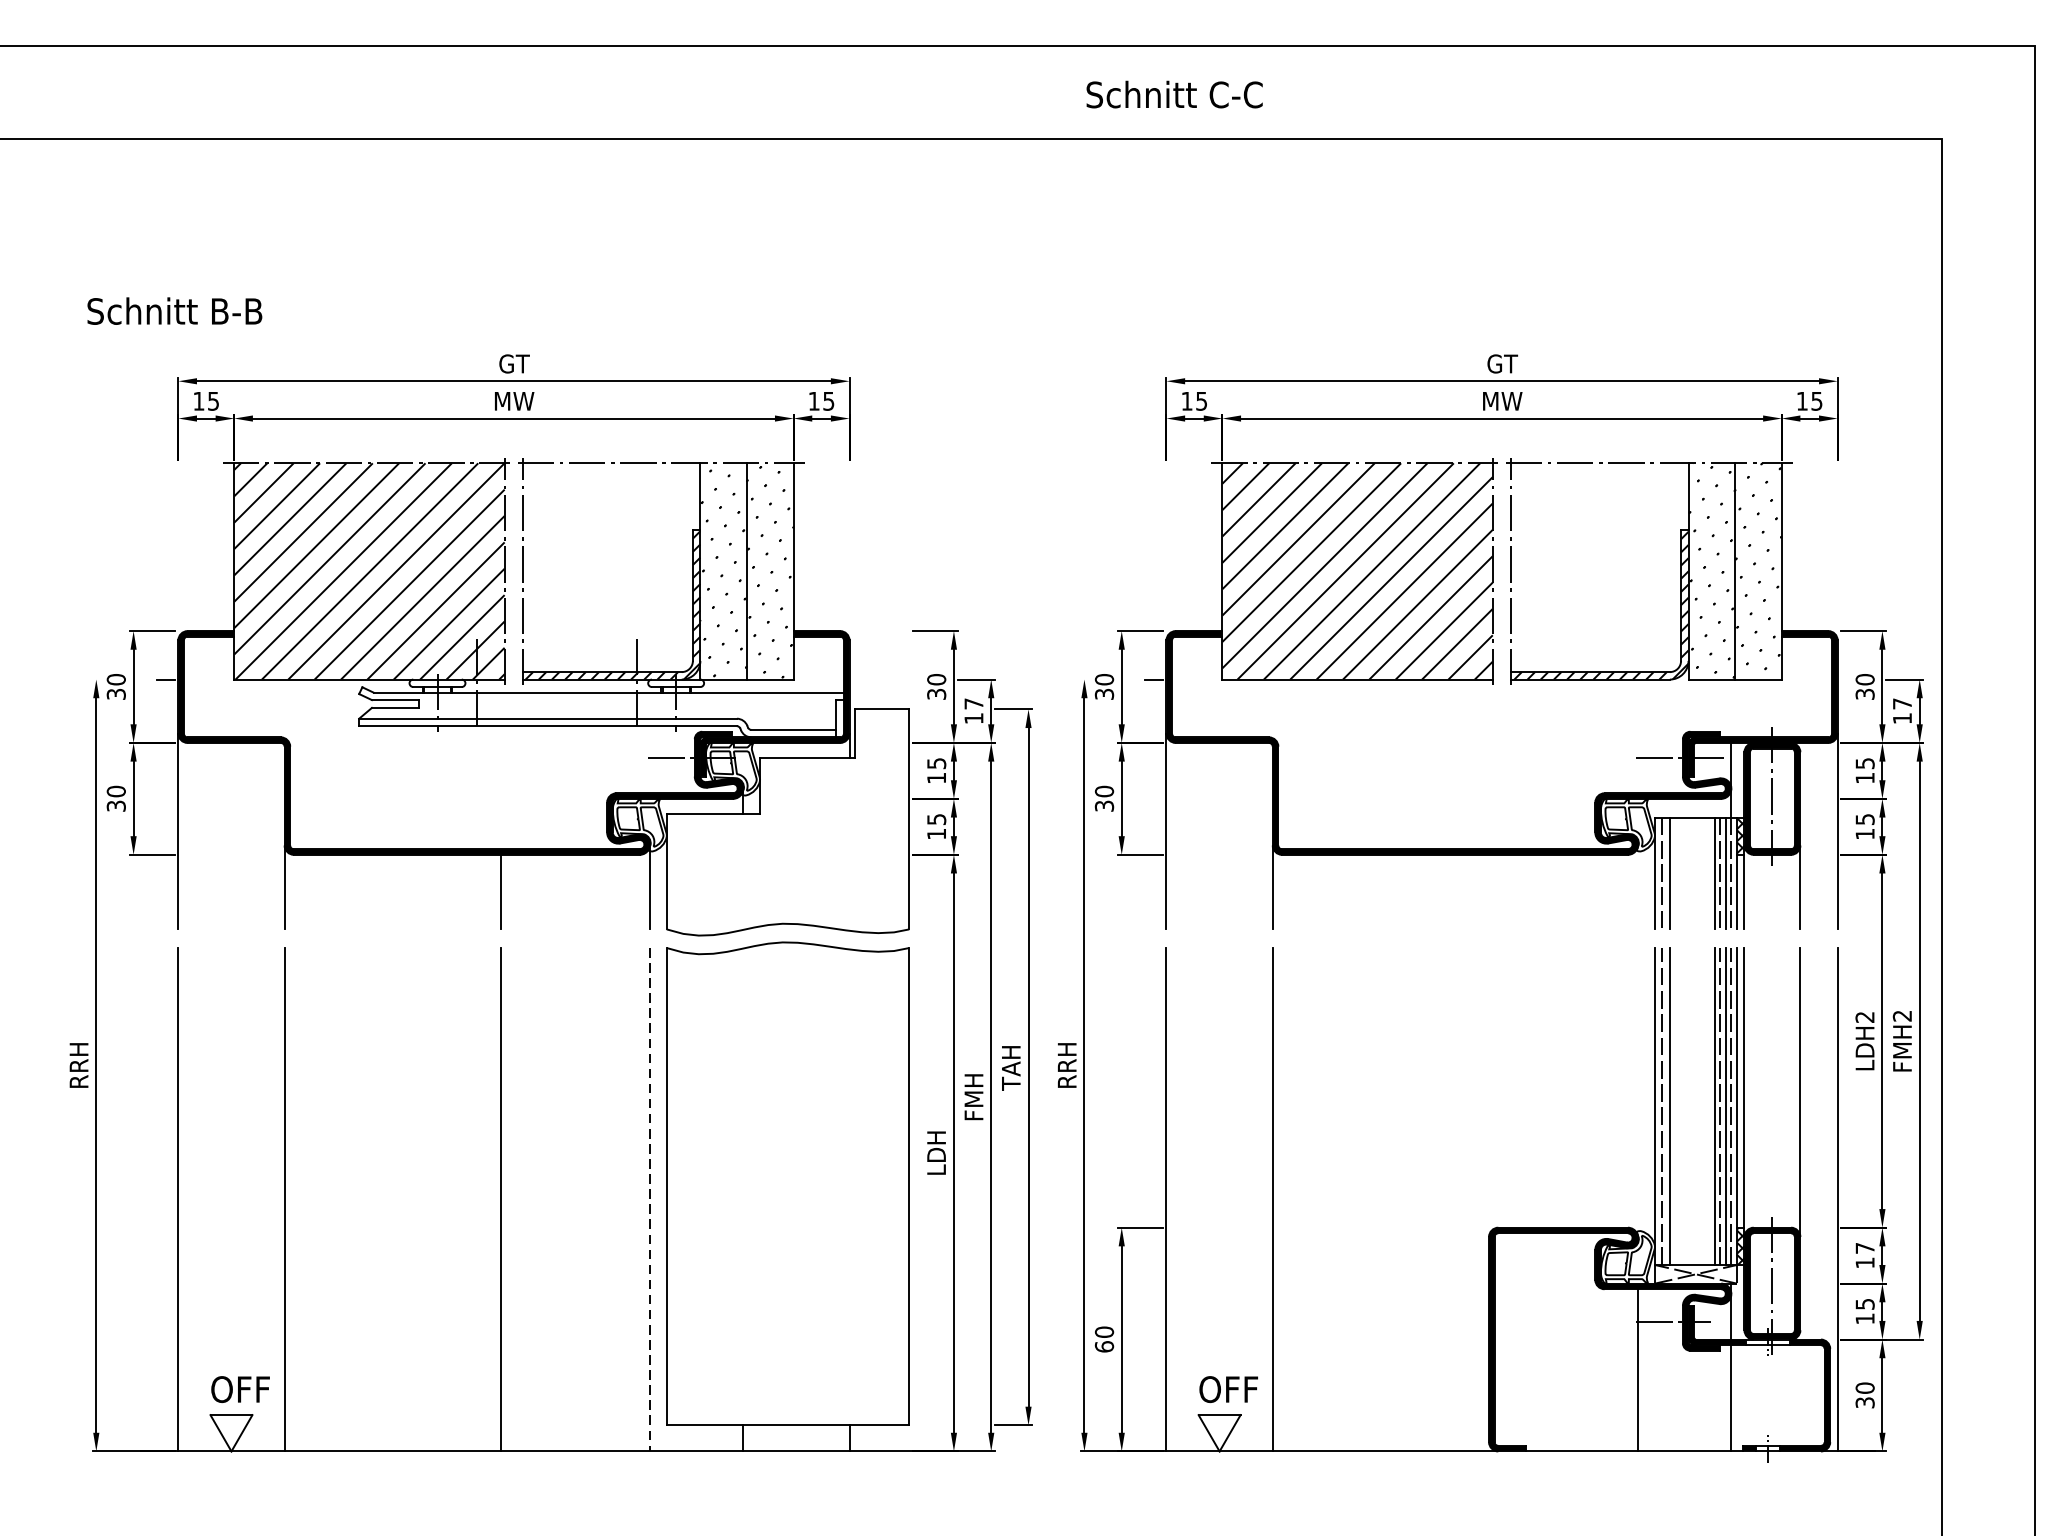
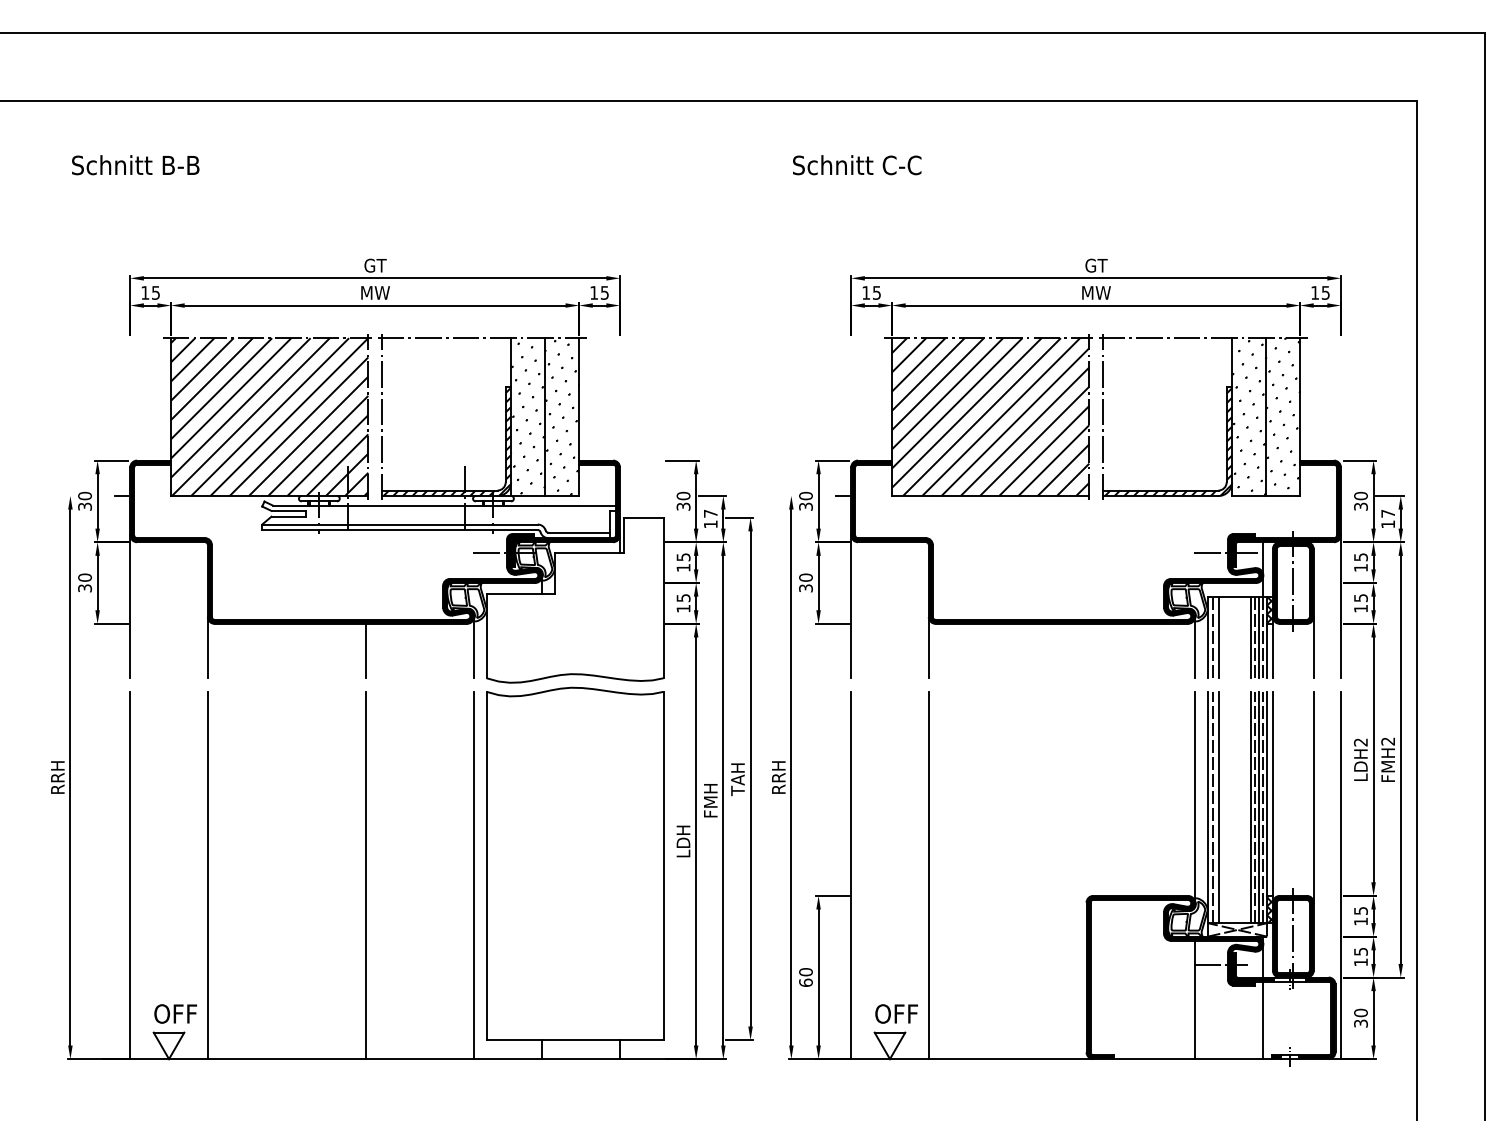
text: (1175, 95) -> (857, 165), moved
text: (174, 311) -> (135, 165), moved
line: (1638, 887) -> (1195, 647), added
line: (1638, 1092) -> (1195, 797), added
line: (650, 1199) -> (474, 875), dashed -> solid
text: (1864, 1247) -> (1360, 910), 17 -> 15

